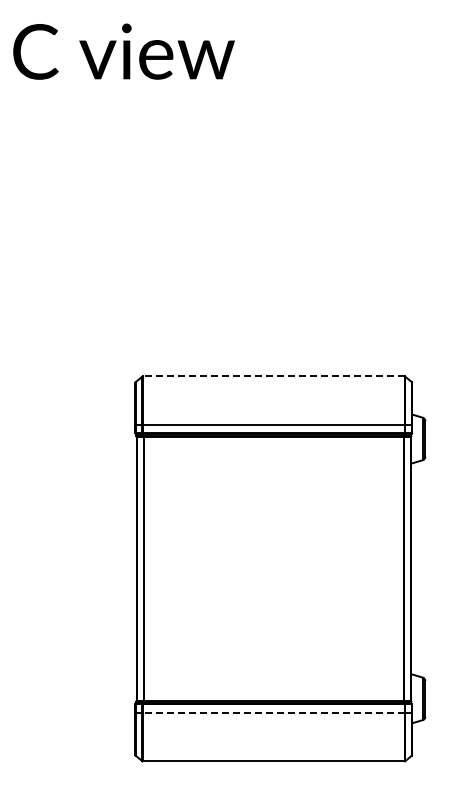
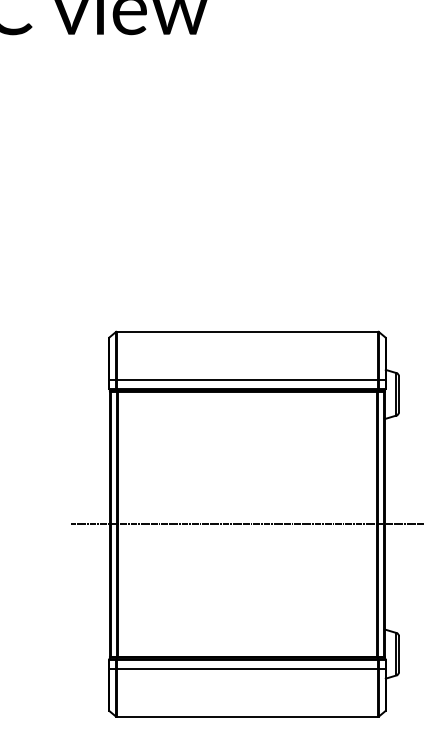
line: (273, 376) -> (247, 331), dashed -> solid
line: (273, 568) -> (247, 523), added
line: (273, 713) -> (247, 668), dashed -> solid

